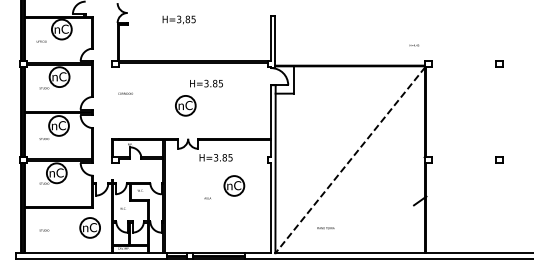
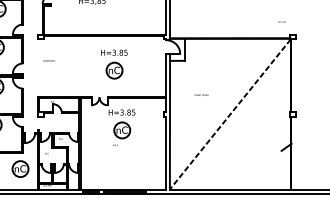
part: (185, 105) -> (114, 70), moved
part: (234, 185) -> (122, 130), moved
text: (325, 228) -> (201, 95), moved

